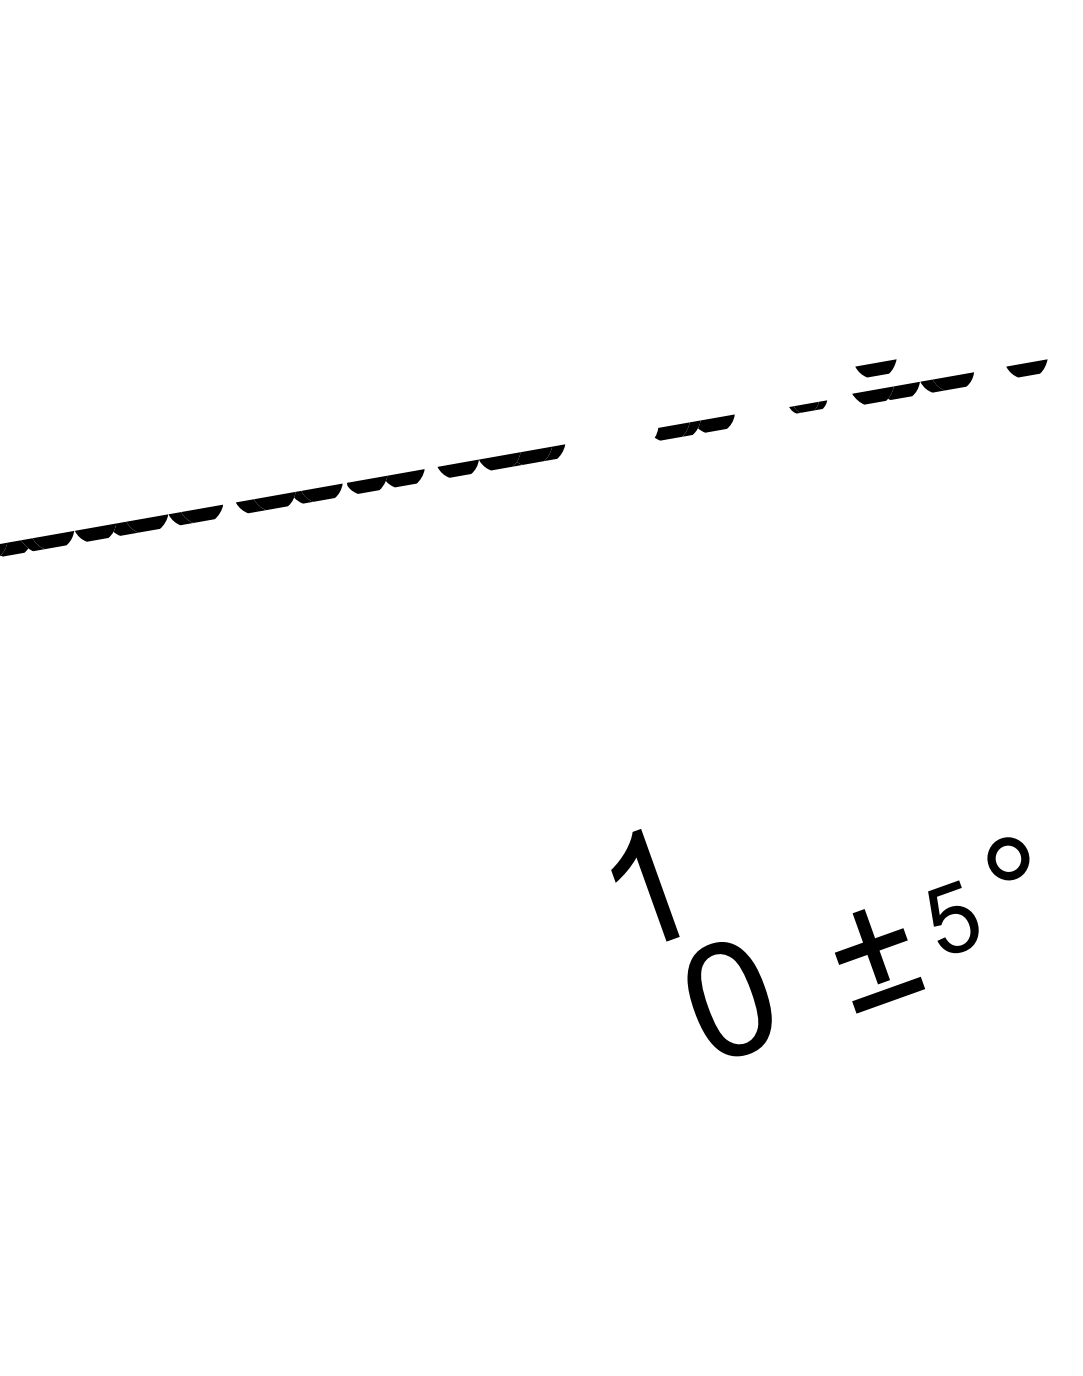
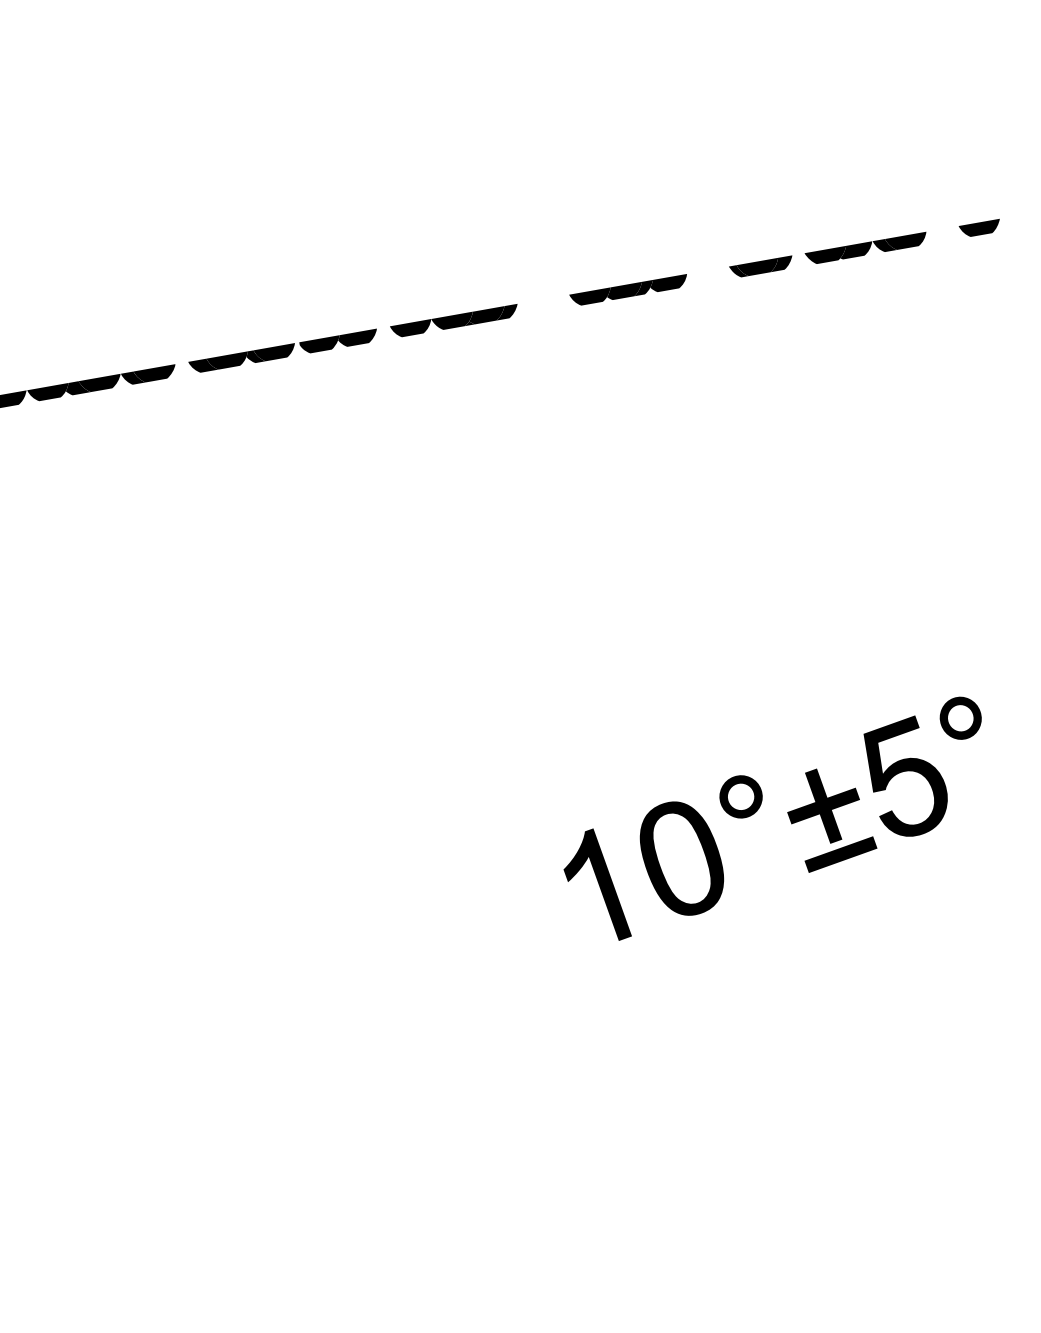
part: (875, 368) -> (827, 227), removed
part: (807, 406) -> (759, 265), size x1.67
fill: (637, 436) -> (589, 295), added
part: (645, 885) -> (597, 884), moved
part: (953, 916) -> (905, 775), size x1.67
part: (788, 937) -> (740, 796), added

